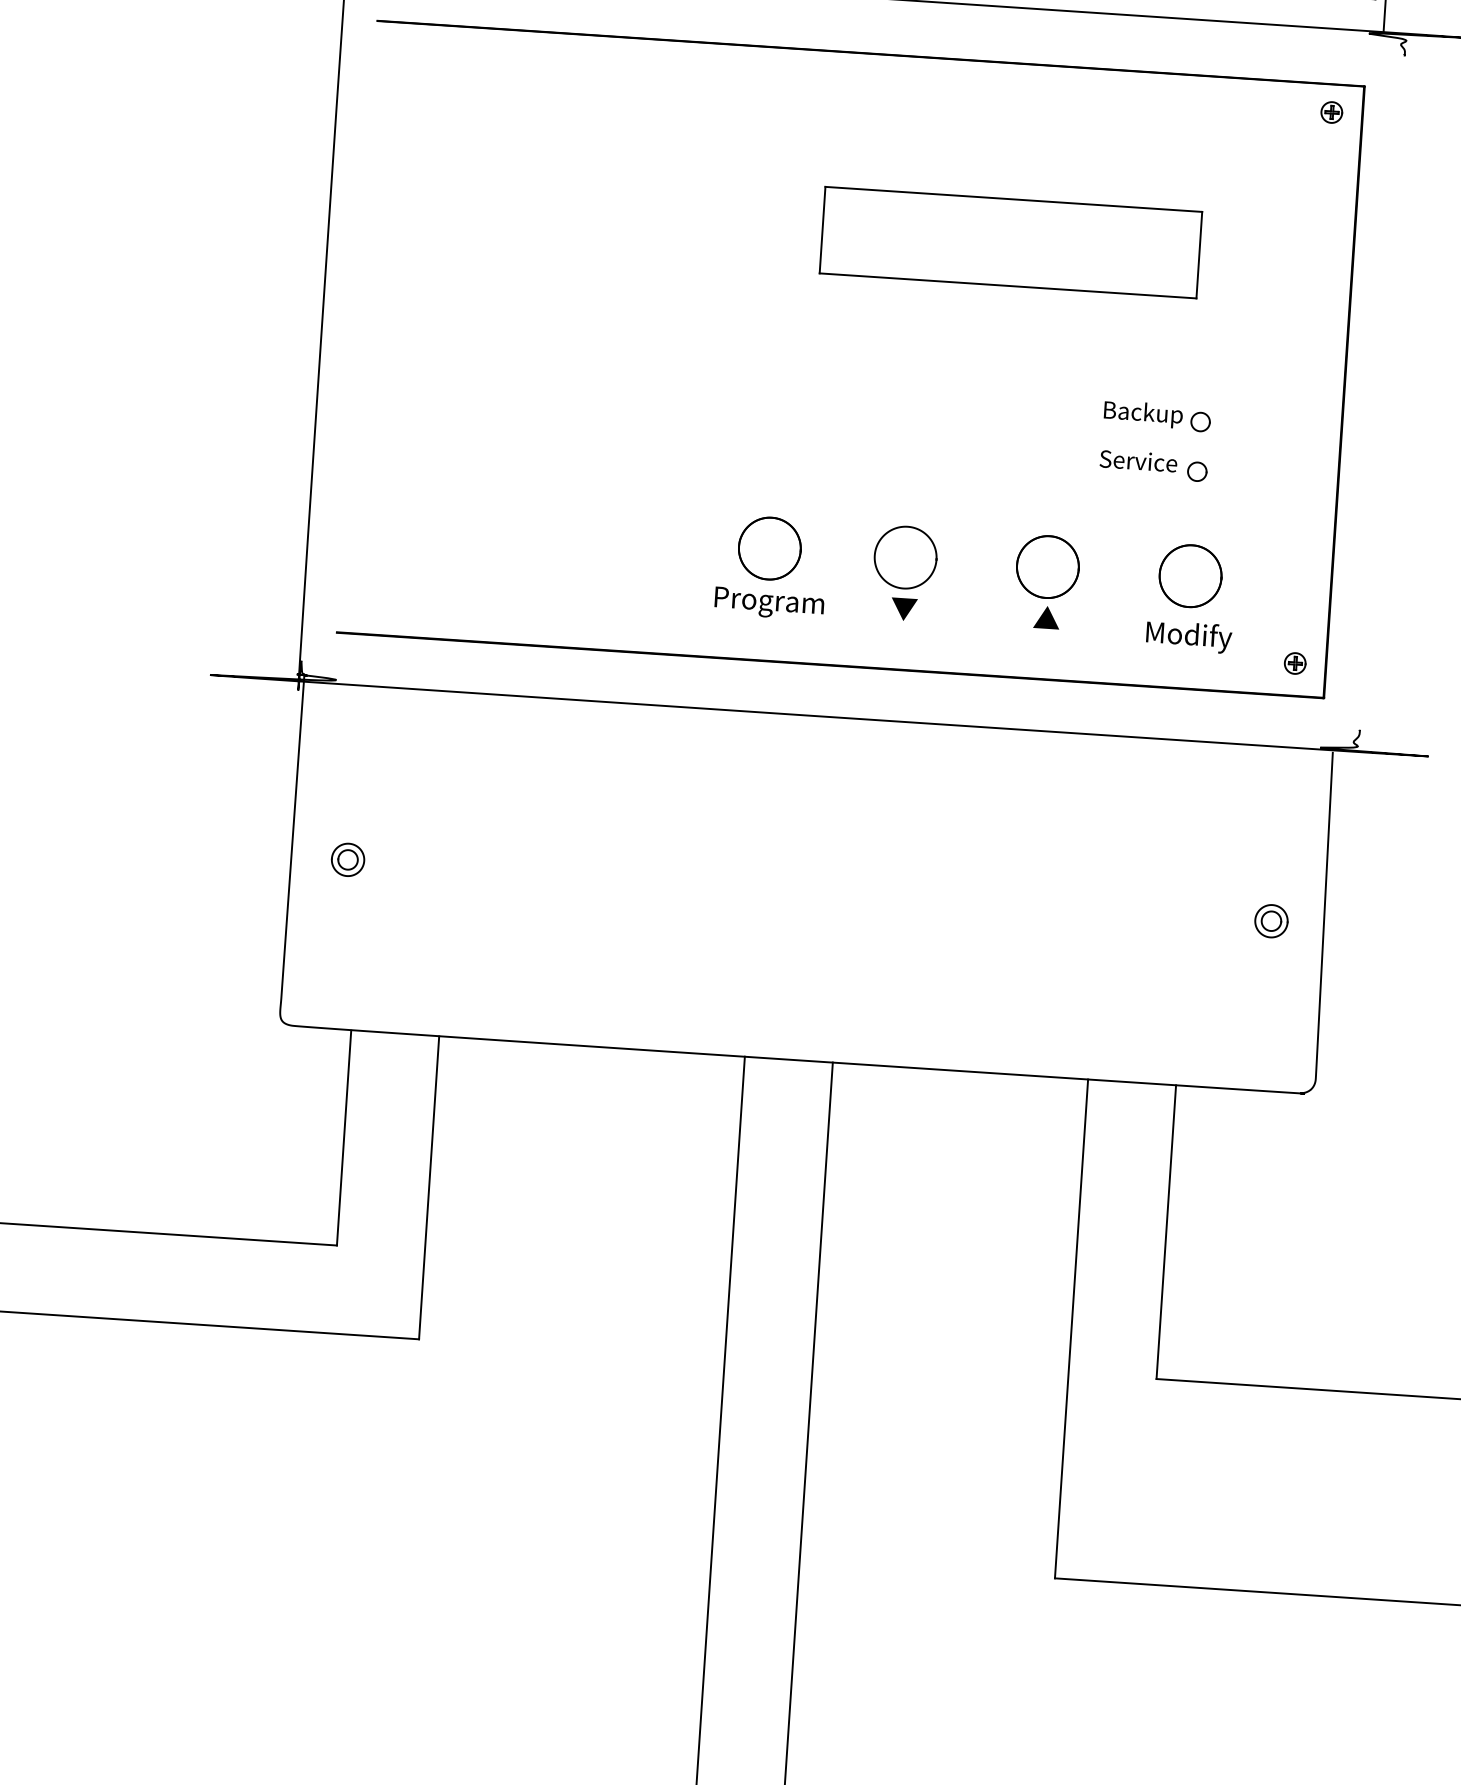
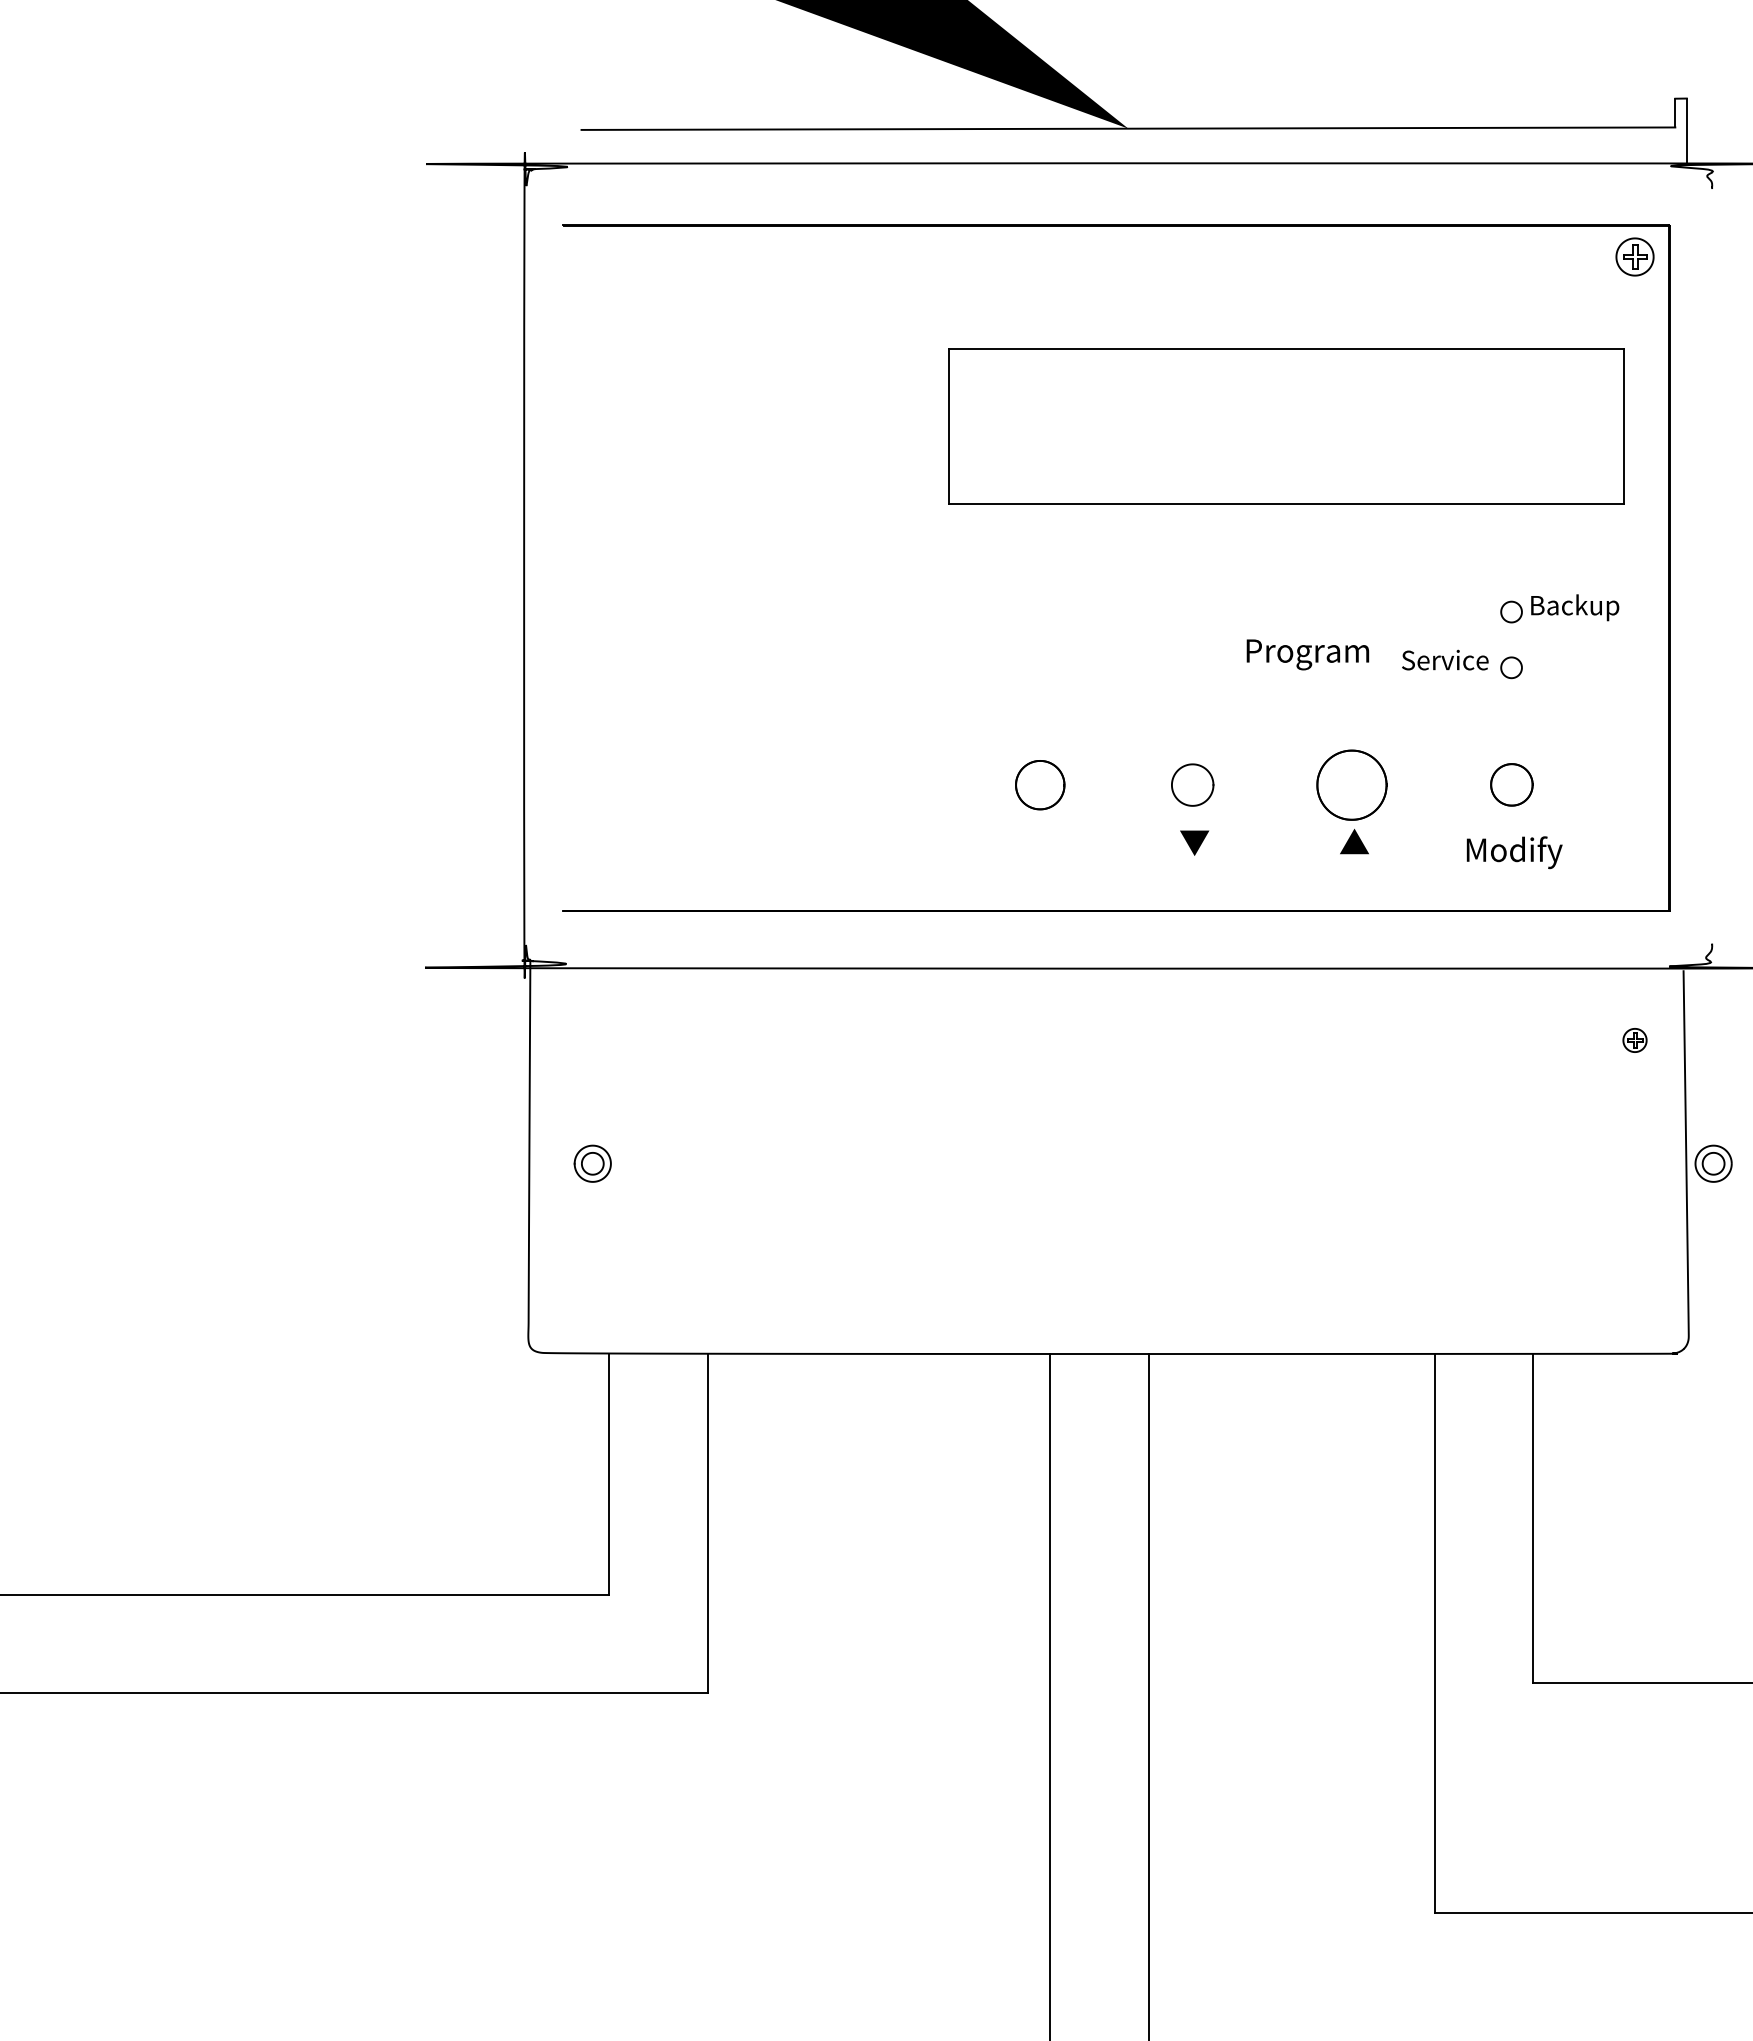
part: (1331, 112) -> (1634, 256), size x1.6
part: (1010, 242) -> (1286, 425), size x1.6
text: (1143, 414) -> (1575, 607), moved
part: (769, 547) -> (1039, 784), size x0.7
part: (905, 557) -> (1192, 784), size x0.6
part: (1190, 575) -> (1511, 784), size x0.6
text: (769, 603) -> (1307, 654), moved
part: (1294, 663) -> (1634, 1040), moved
part: (1271, 920) -> (1713, 1163), moved

